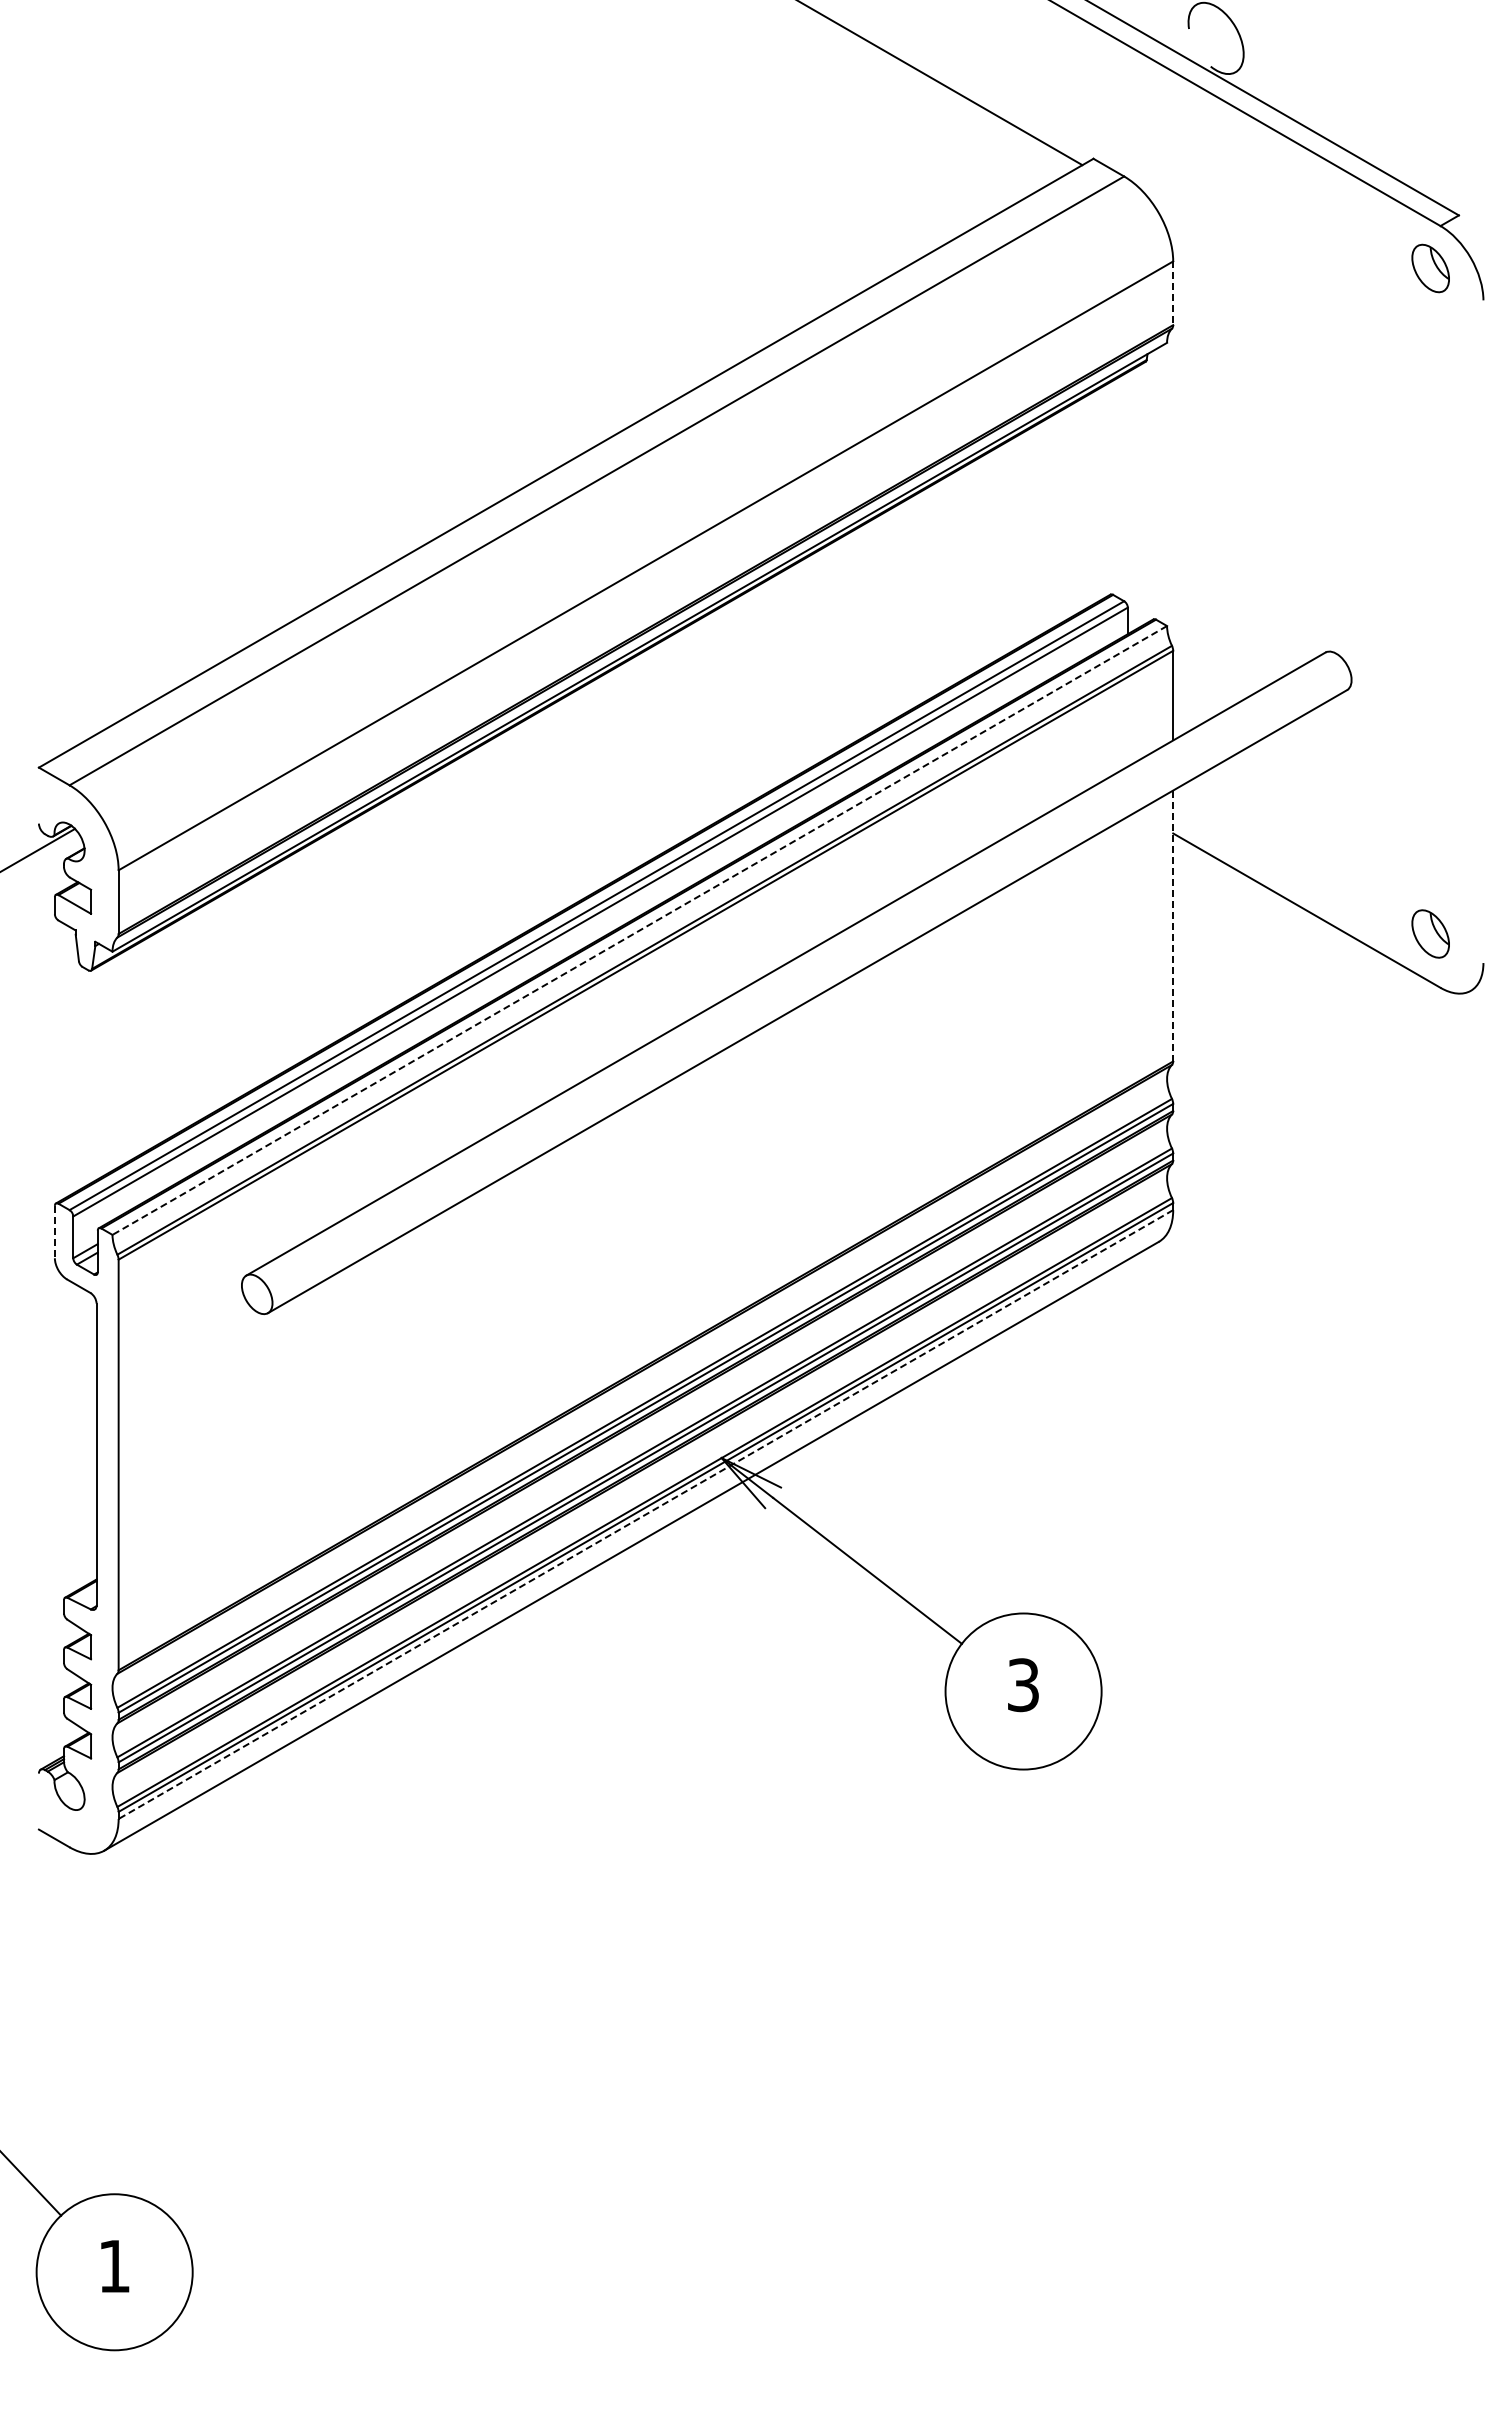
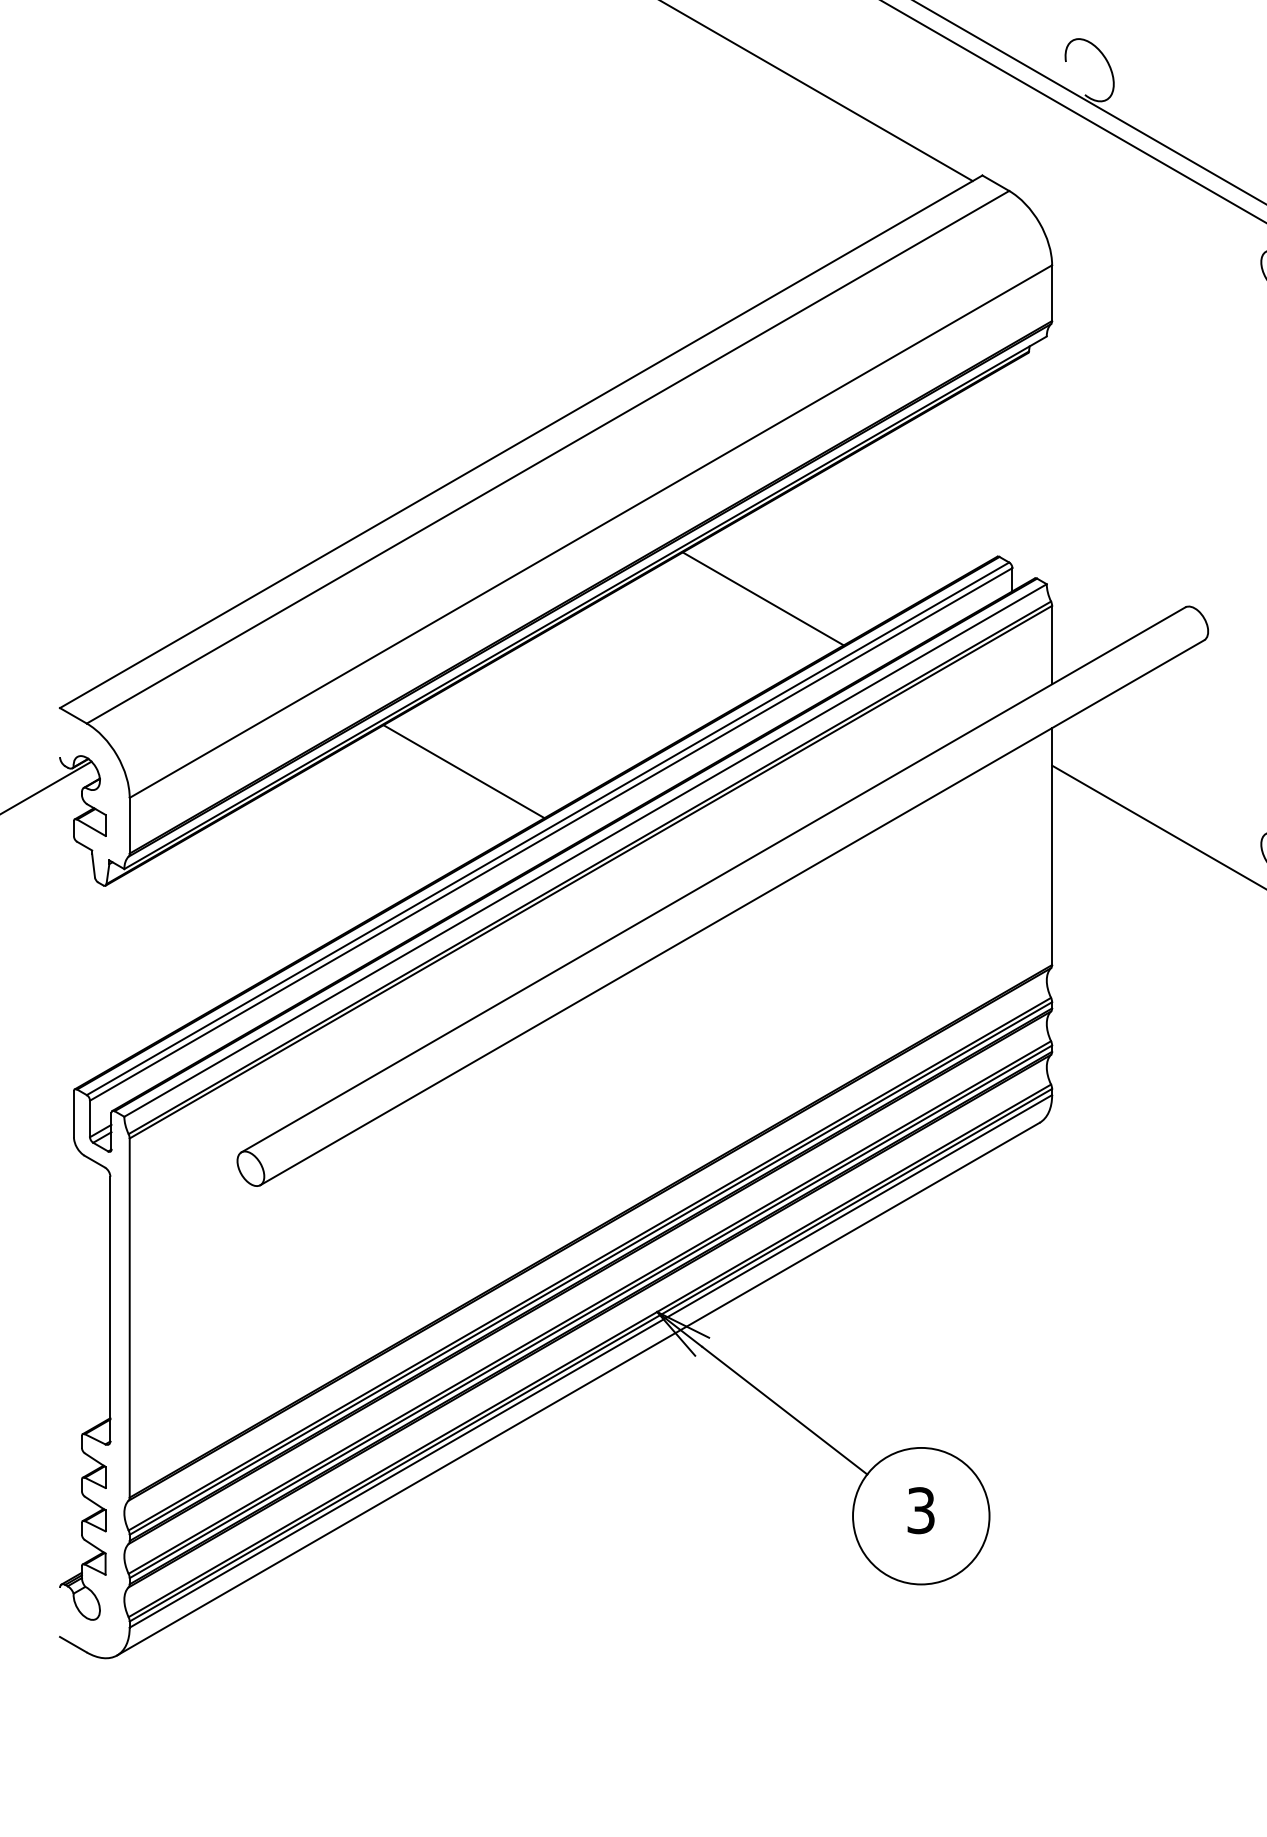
line: (1173, 293) -> (1052, 293), dashed -> solid
line: (842, 642) -> (762, 598), added
line: (500, 840) -> (463, 771), added
line: (1173, 926) -> (1052, 847), dashed -> solid
line: (639, 930) -> (585, 850), dashed -> solid
line: (54, 1232) -> (73, 1114), dashed -> solid
line: (645, 1514) -> (590, 1361), dashed -> solid

